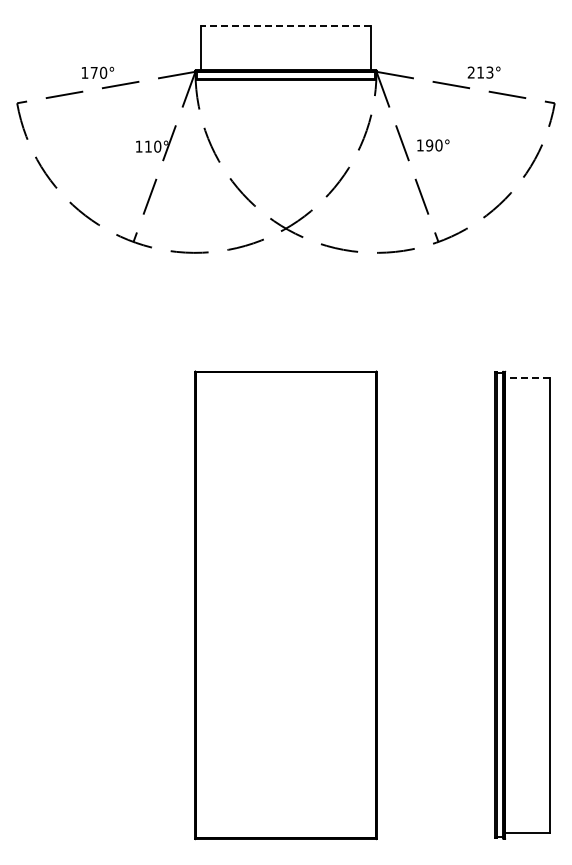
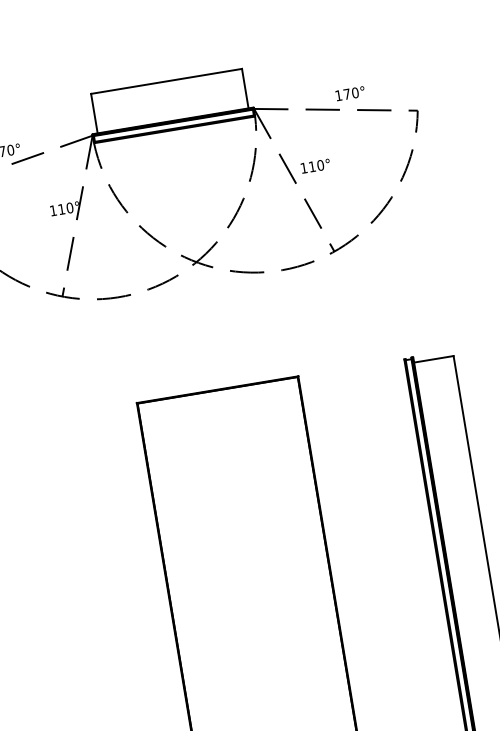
line: (286, 25) -> (166, 80), dashed -> solid
text: (480, 72) -> (346, 94), 213° -> 170°
text: (429, 145) -> (312, 166), 190° -> 110°
line: (527, 377) -> (433, 359), dashed -> solid

